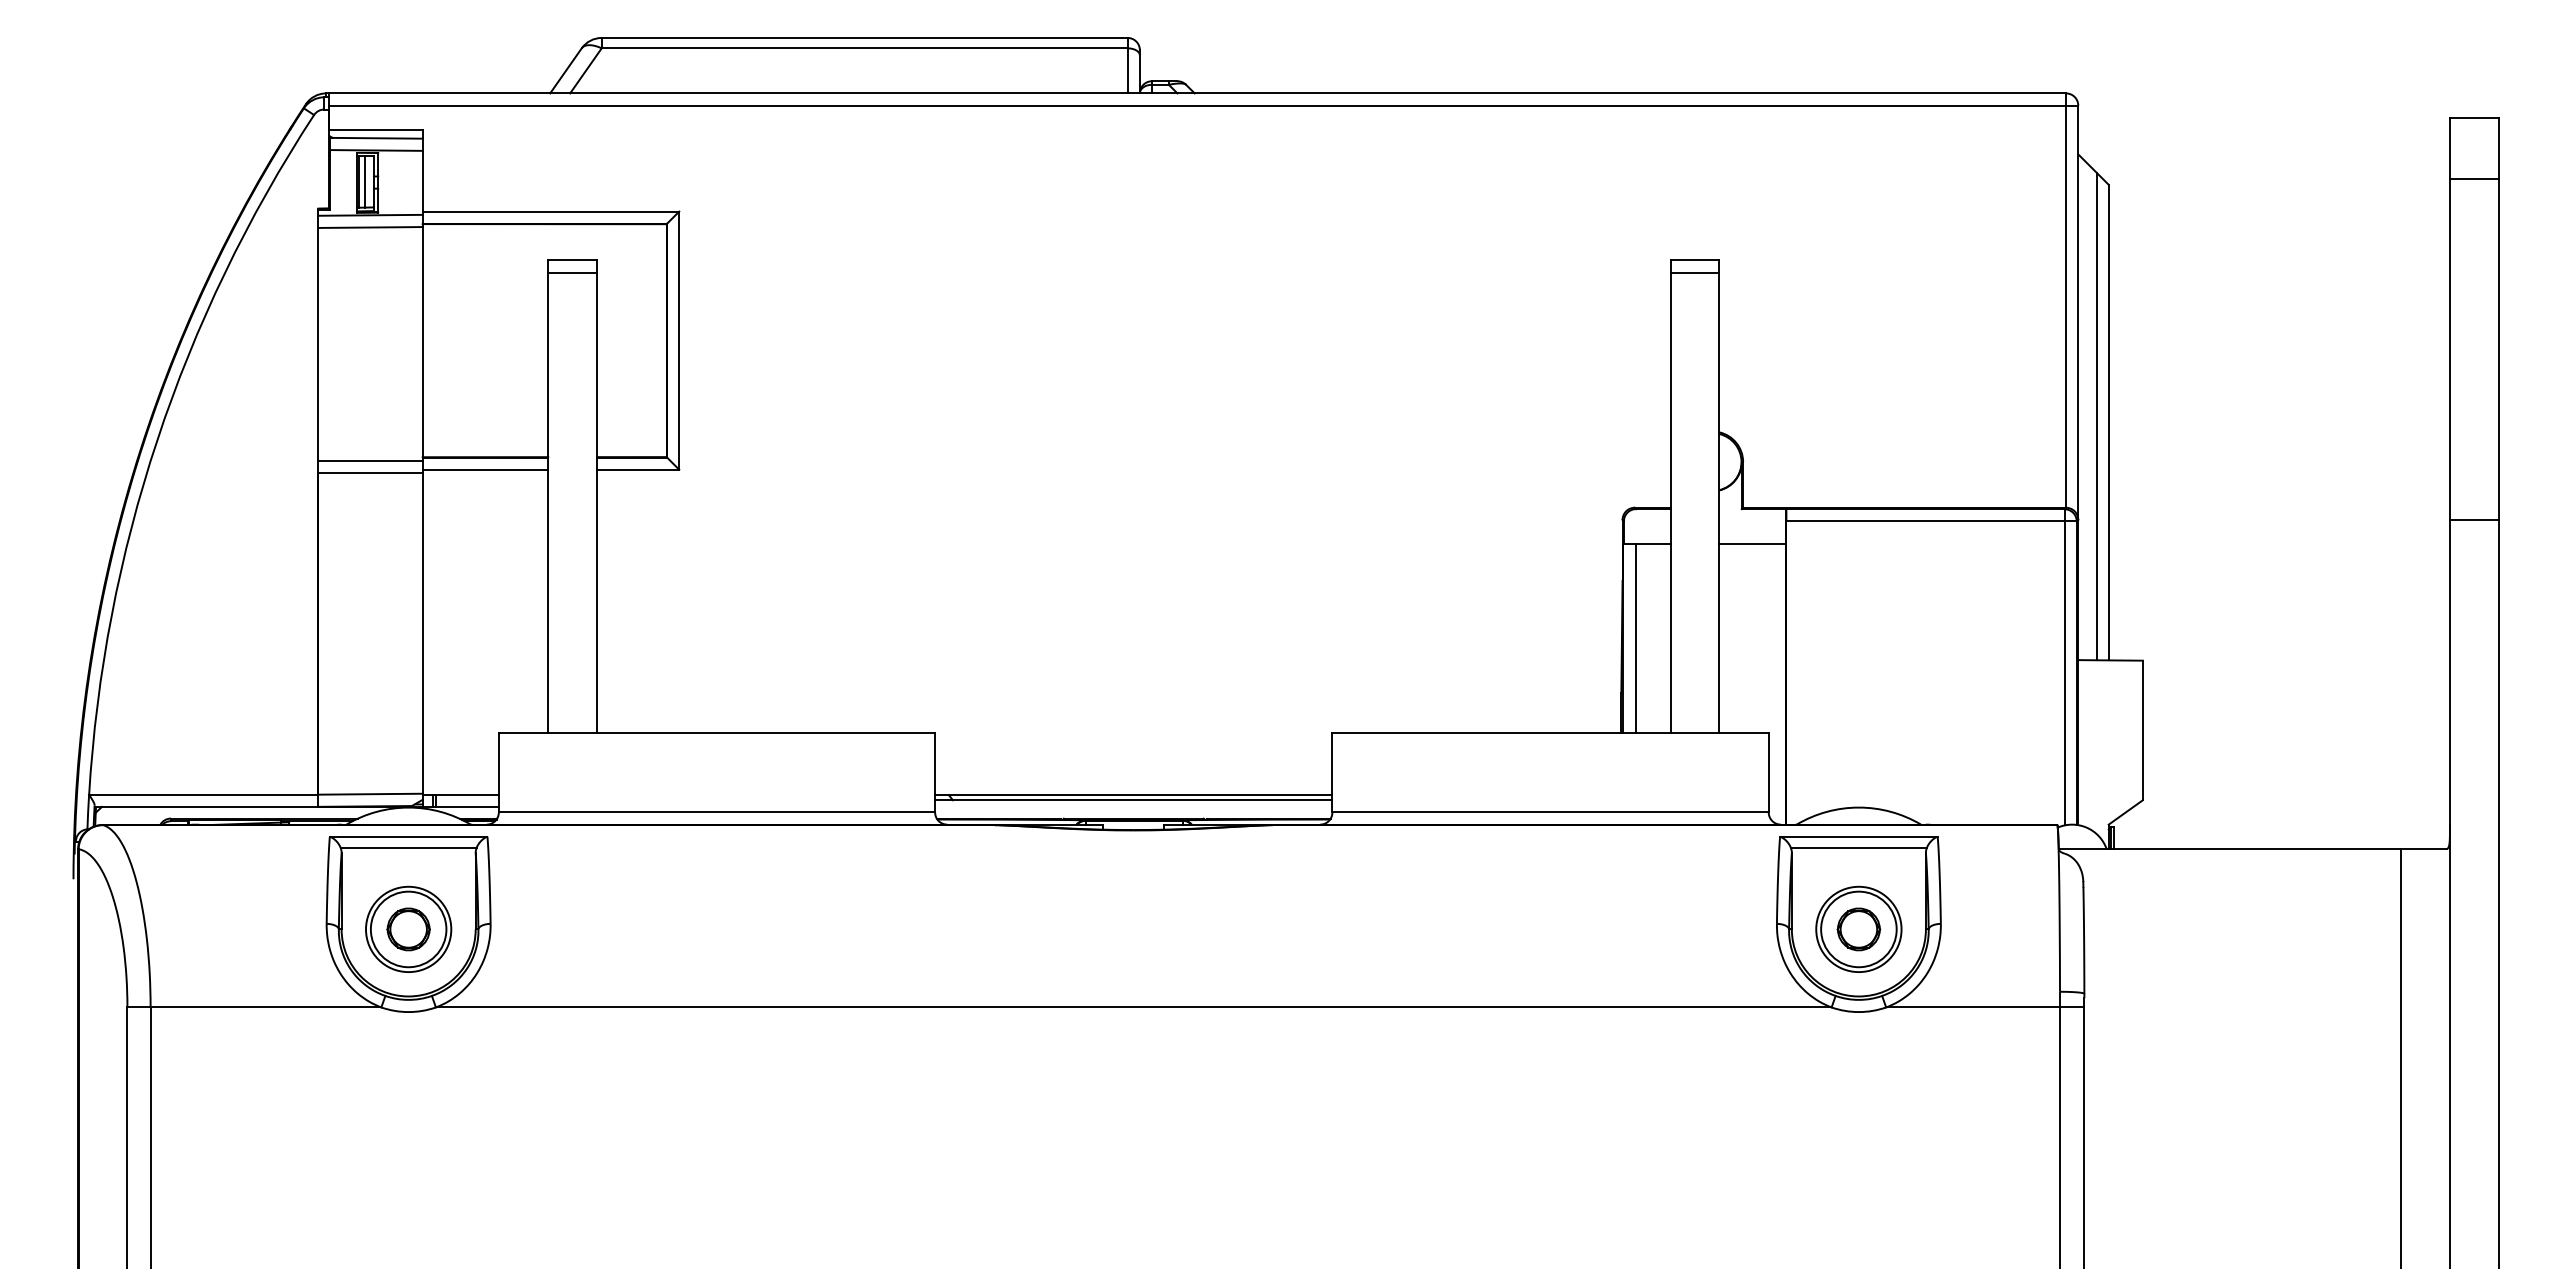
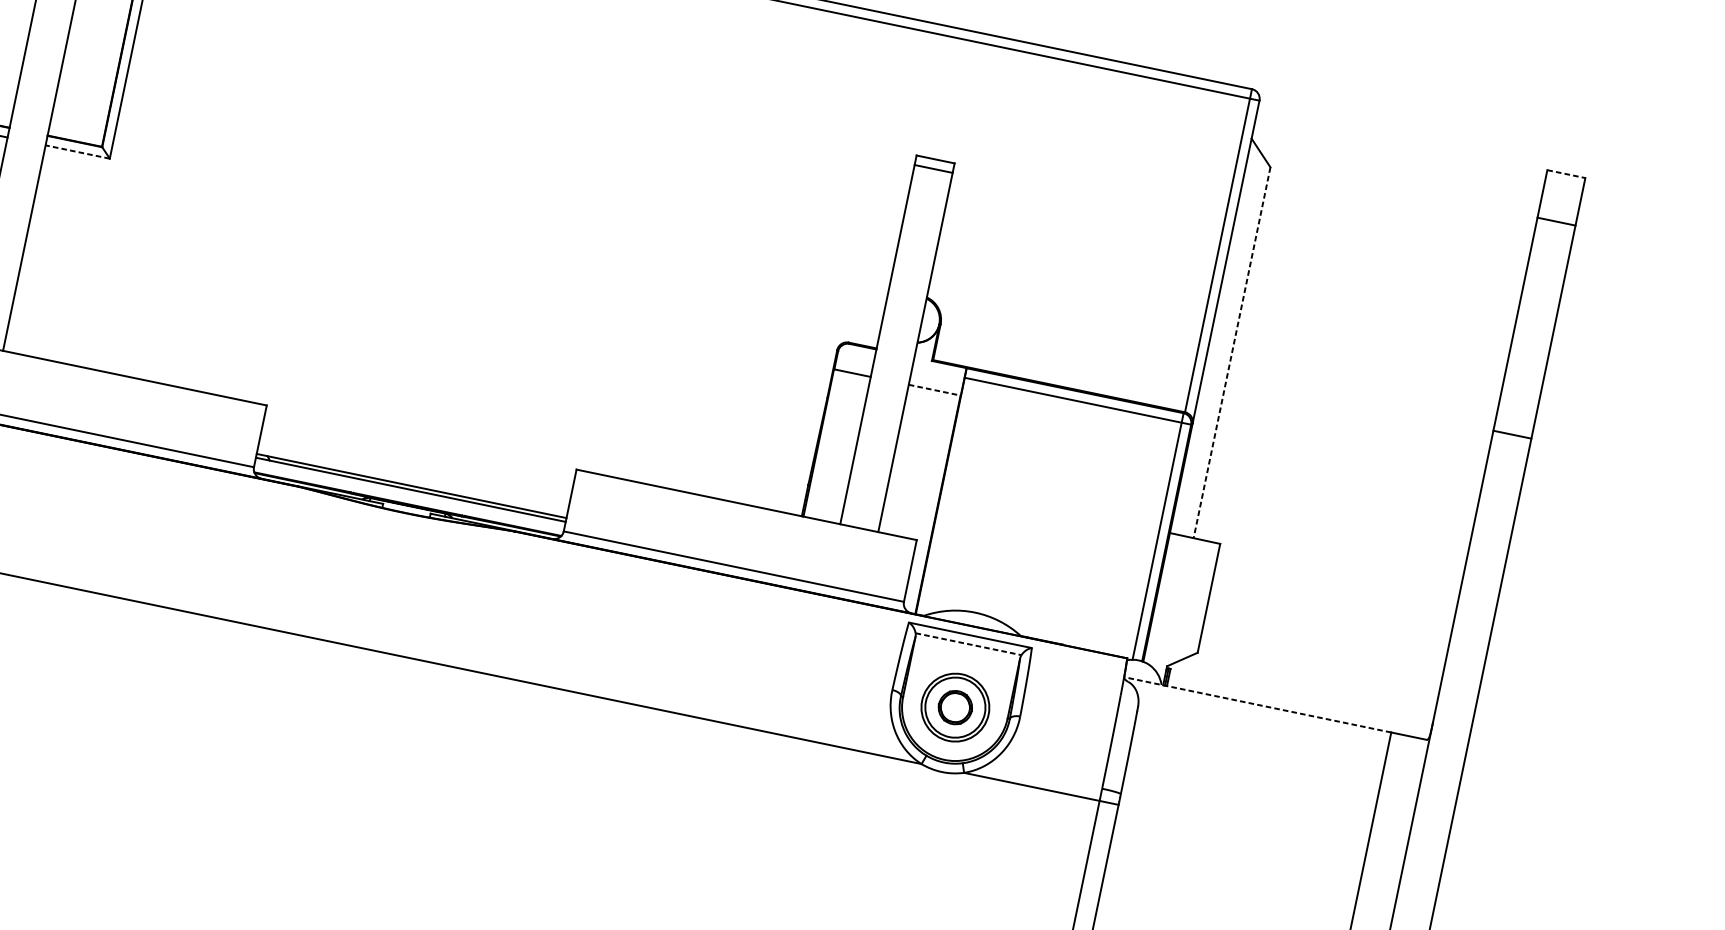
line: (2474, 117) -> (1566, 173), solid -> dashed
line: (2096, 416) -> (1223, 346), removed
line: (2108, 422) -> (1231, 352), solid -> dashed
line: (637, 469) -> (77, 151), solid -> dashed
line: (2473, 519) -> (1511, 434), moved
line: (1753, 544) -> (935, 390), solid -> dashed
line: (1635, 638) -> (828, 444), removed
line: (1858, 848) -> (968, 644), solid -> dashed
line: (2229, 849) -> (1257, 705), solid -> dashed

